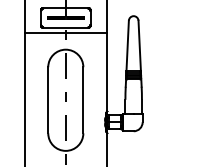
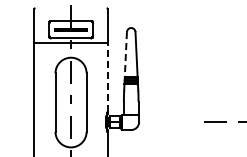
line: (127, 46) -> (125, 54), solid -> dashed
line: (106, 72) -> (107, 77), solid -> dashed

